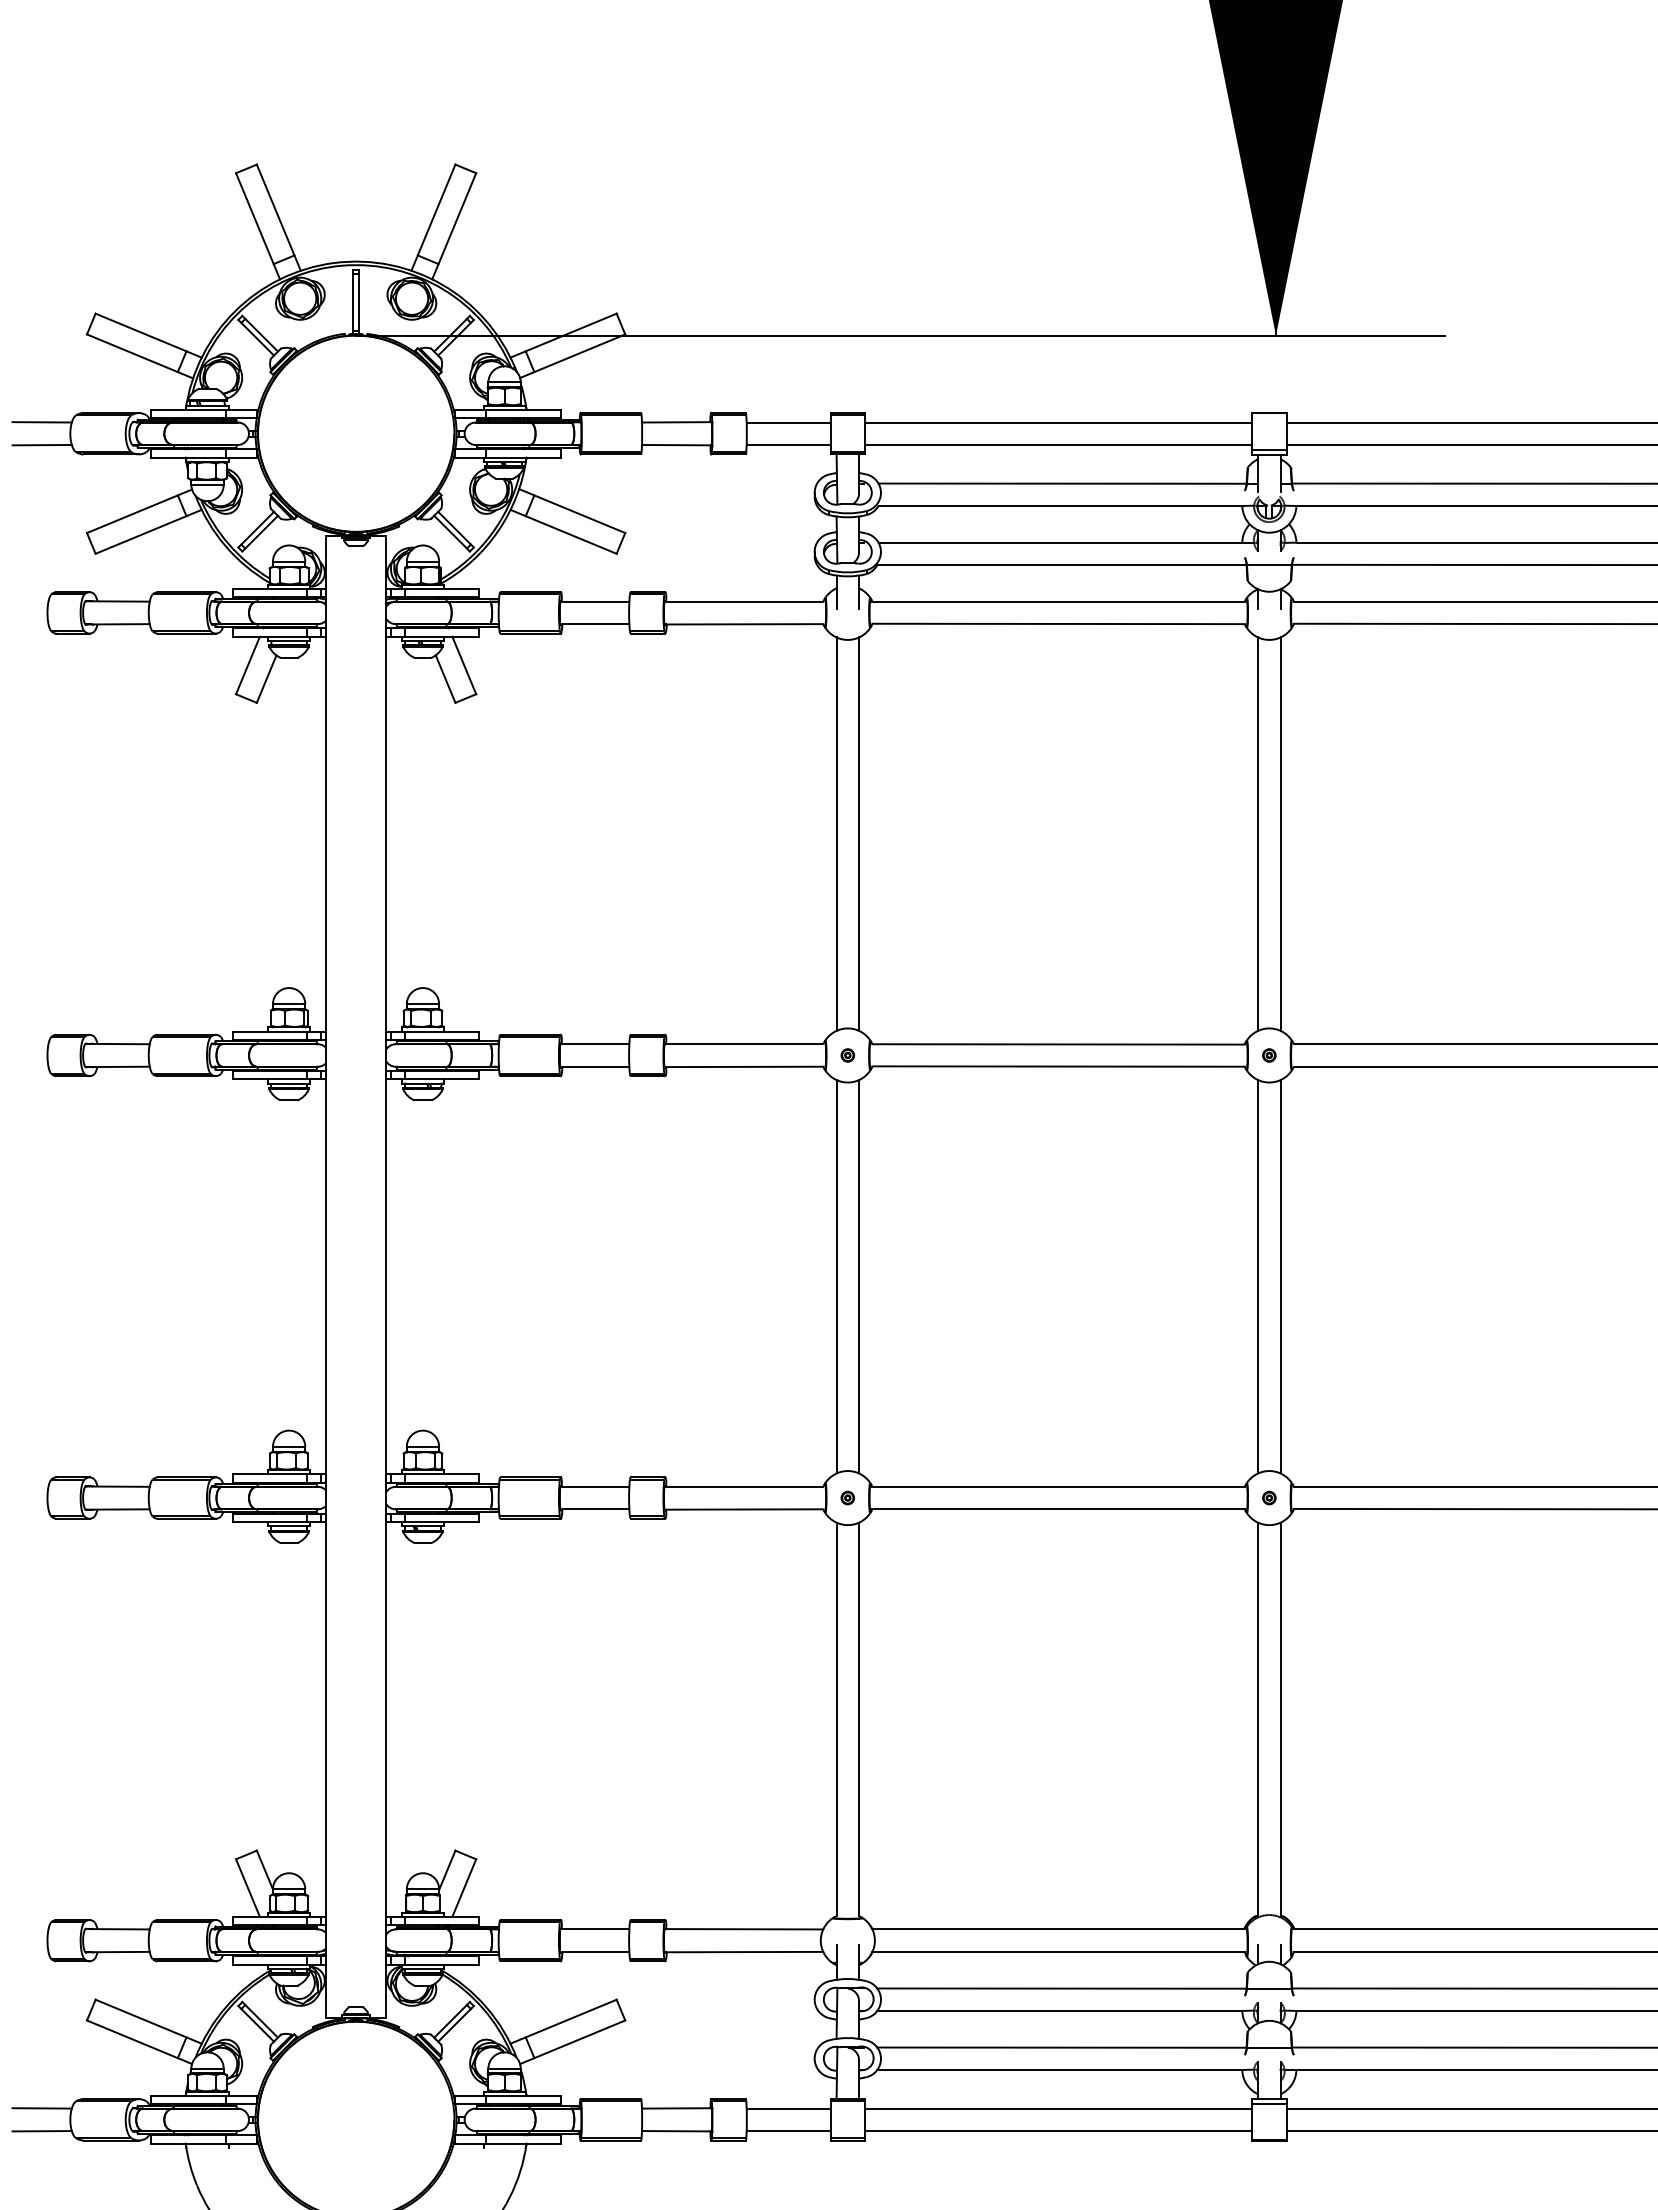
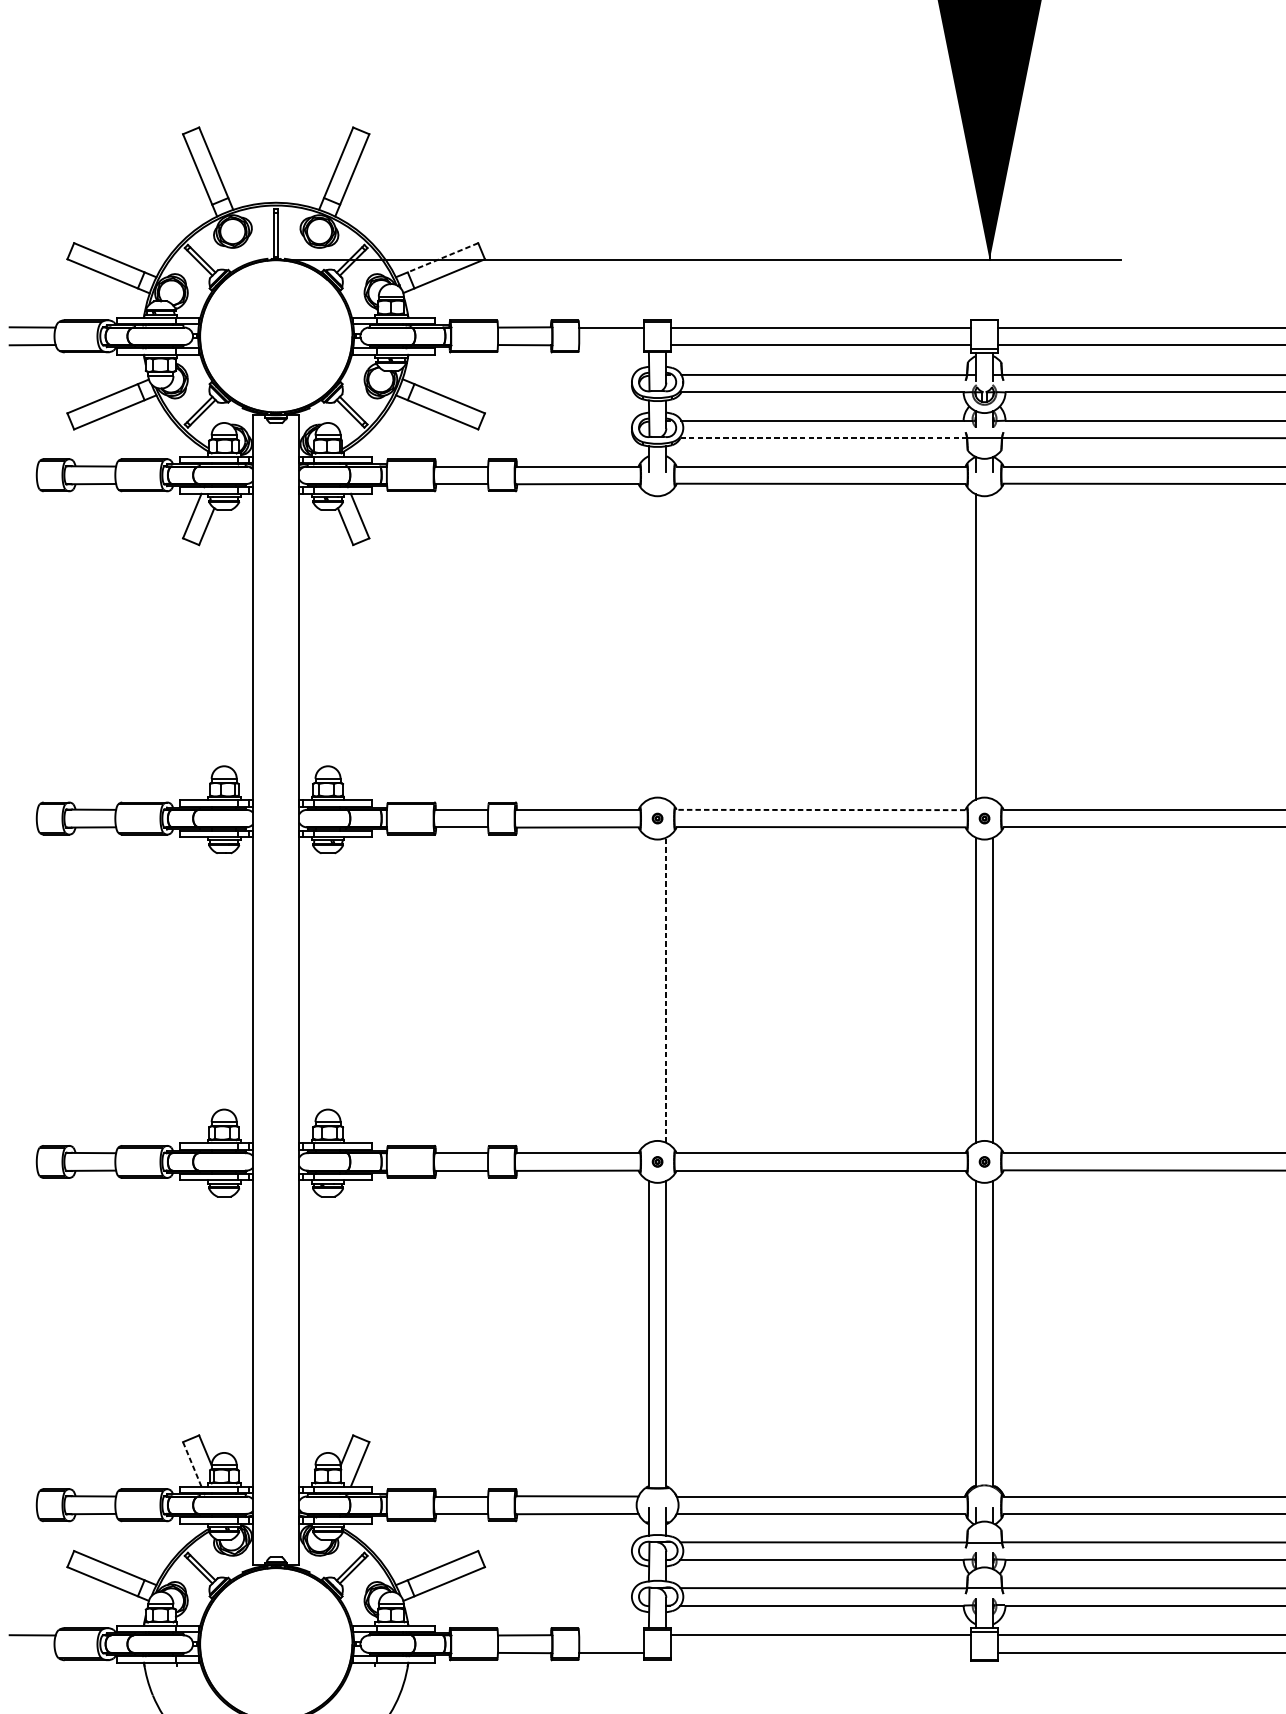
line: (570, 332) -> (442, 257), solid -> dashed
line: (788, 444) -> (611, 344), removed
line: (1061, 565) -> (823, 438), solid -> dashed
line: (836, 833) -> (648, 646), removed
line: (859, 833) -> (666, 646), removed
line: (1280, 833) -> (993, 646), removed
line: (1058, 1044) -> (821, 810), solid -> dashed
line: (836, 1276) -> (648, 990), removed
line: (859, 1276) -> (666, 990), solid -> dashed
line: (248, 1888) -> (192, 1464), solid -> dashed
line: (788, 2108) -> (611, 1635), removed
line: (41, 2131) -> (32, 1653), removed
line: (1058, 2131) -> (821, 1653), removed

